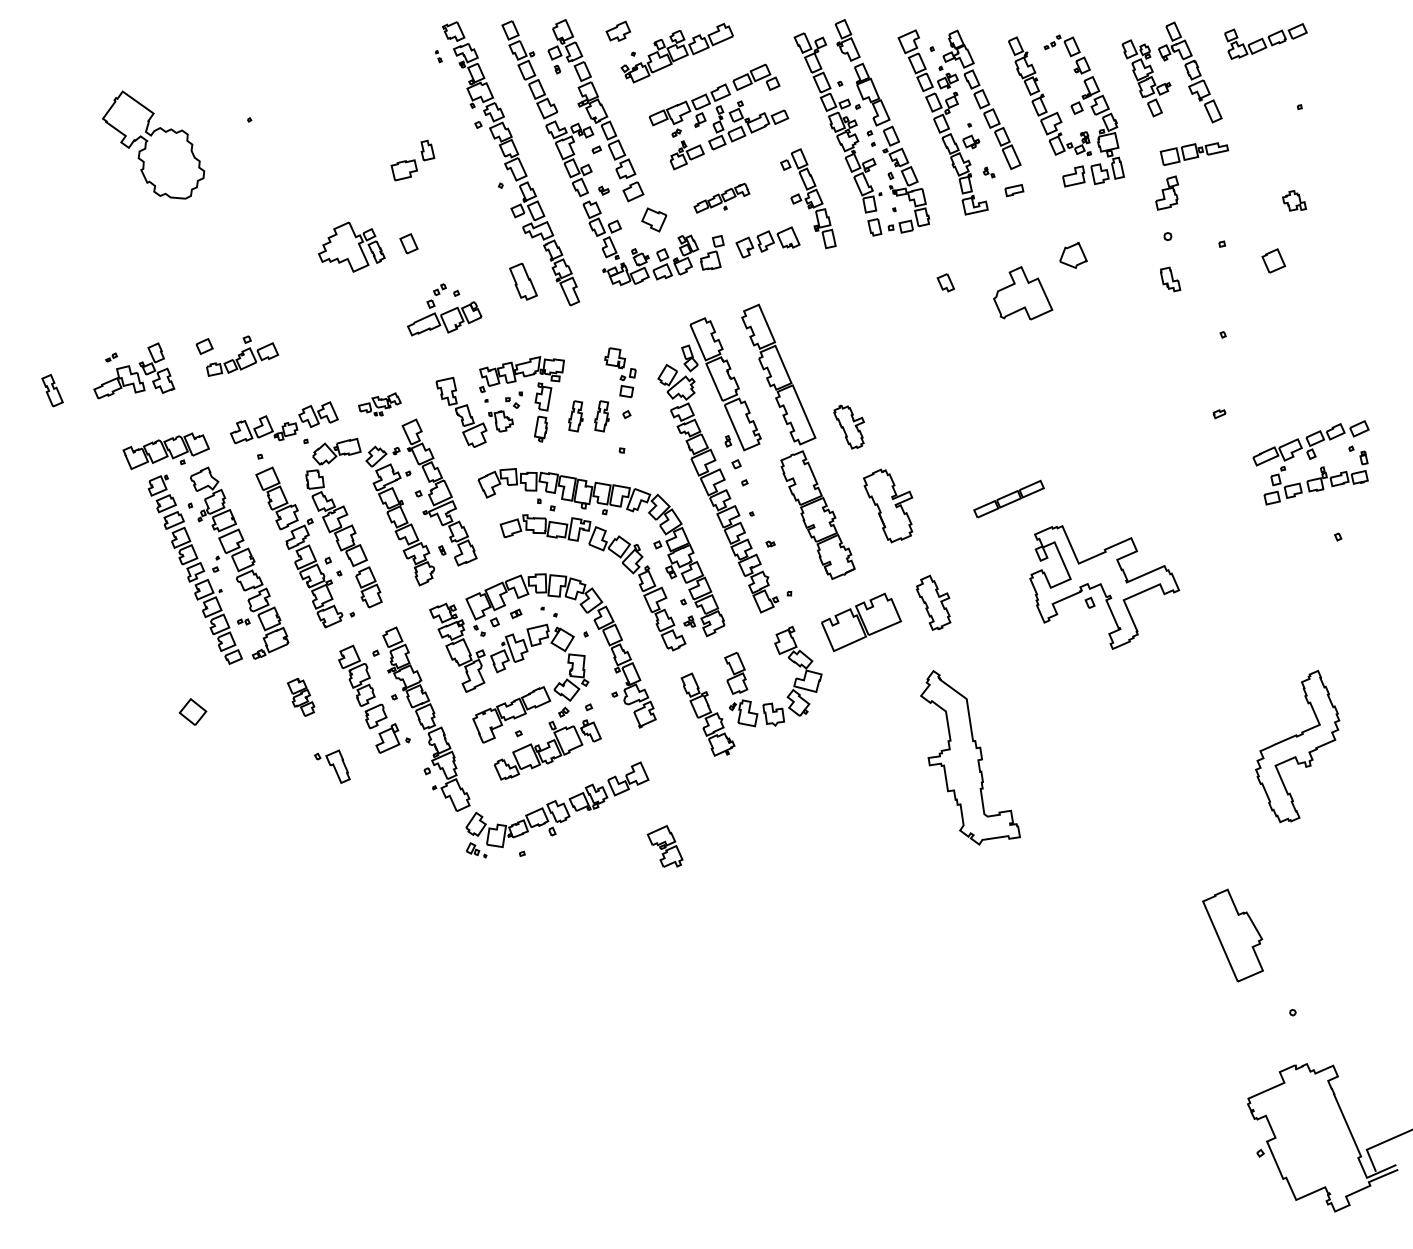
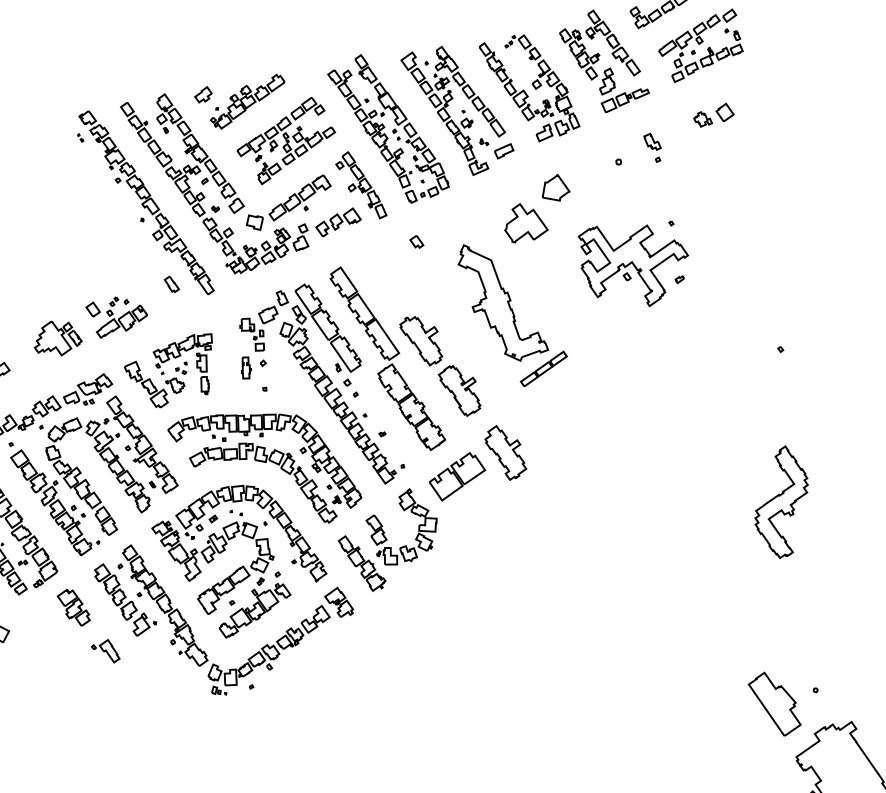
part: (412, 160) -> (272, 307), moved
part: (1014, 190) -> (504, 151), size x1.43
part: (1166, 192) -> (605, 81), moved
part: (721, 198) -> (299, 198), size x1.67
part: (408, 243) -> (92, 309), moved
part: (351, 246) -> (56, 337), moved
part: (1073, 255) -> (554, 188), size x1.43
part: (1273, 260) -> (724, 112), moved
part: (1170, 279) -> (652, 142), moved
part: (523, 281) -> (171, 284), size x0.62
part: (945, 282) -> (416, 241), moved
part: (379, 404) -> (87, 390), size x1.67
part: (575, 416) -> (227, 371), removed
part: (848, 426) -> (420, 340), size x1.67
part: (1310, 462) -> (699, 46), moved
part: (1104, 587) -> (635, 264), moved
part: (933, 602) -> (505, 452), size x1.43
part: (300, 697) -> (73, 608), size x1.43
part: (970, 757) -> (502, 300), moved
part: (664, 846) -> (338, 602), moved
part: (1232, 935) -> (774, 704), moved

